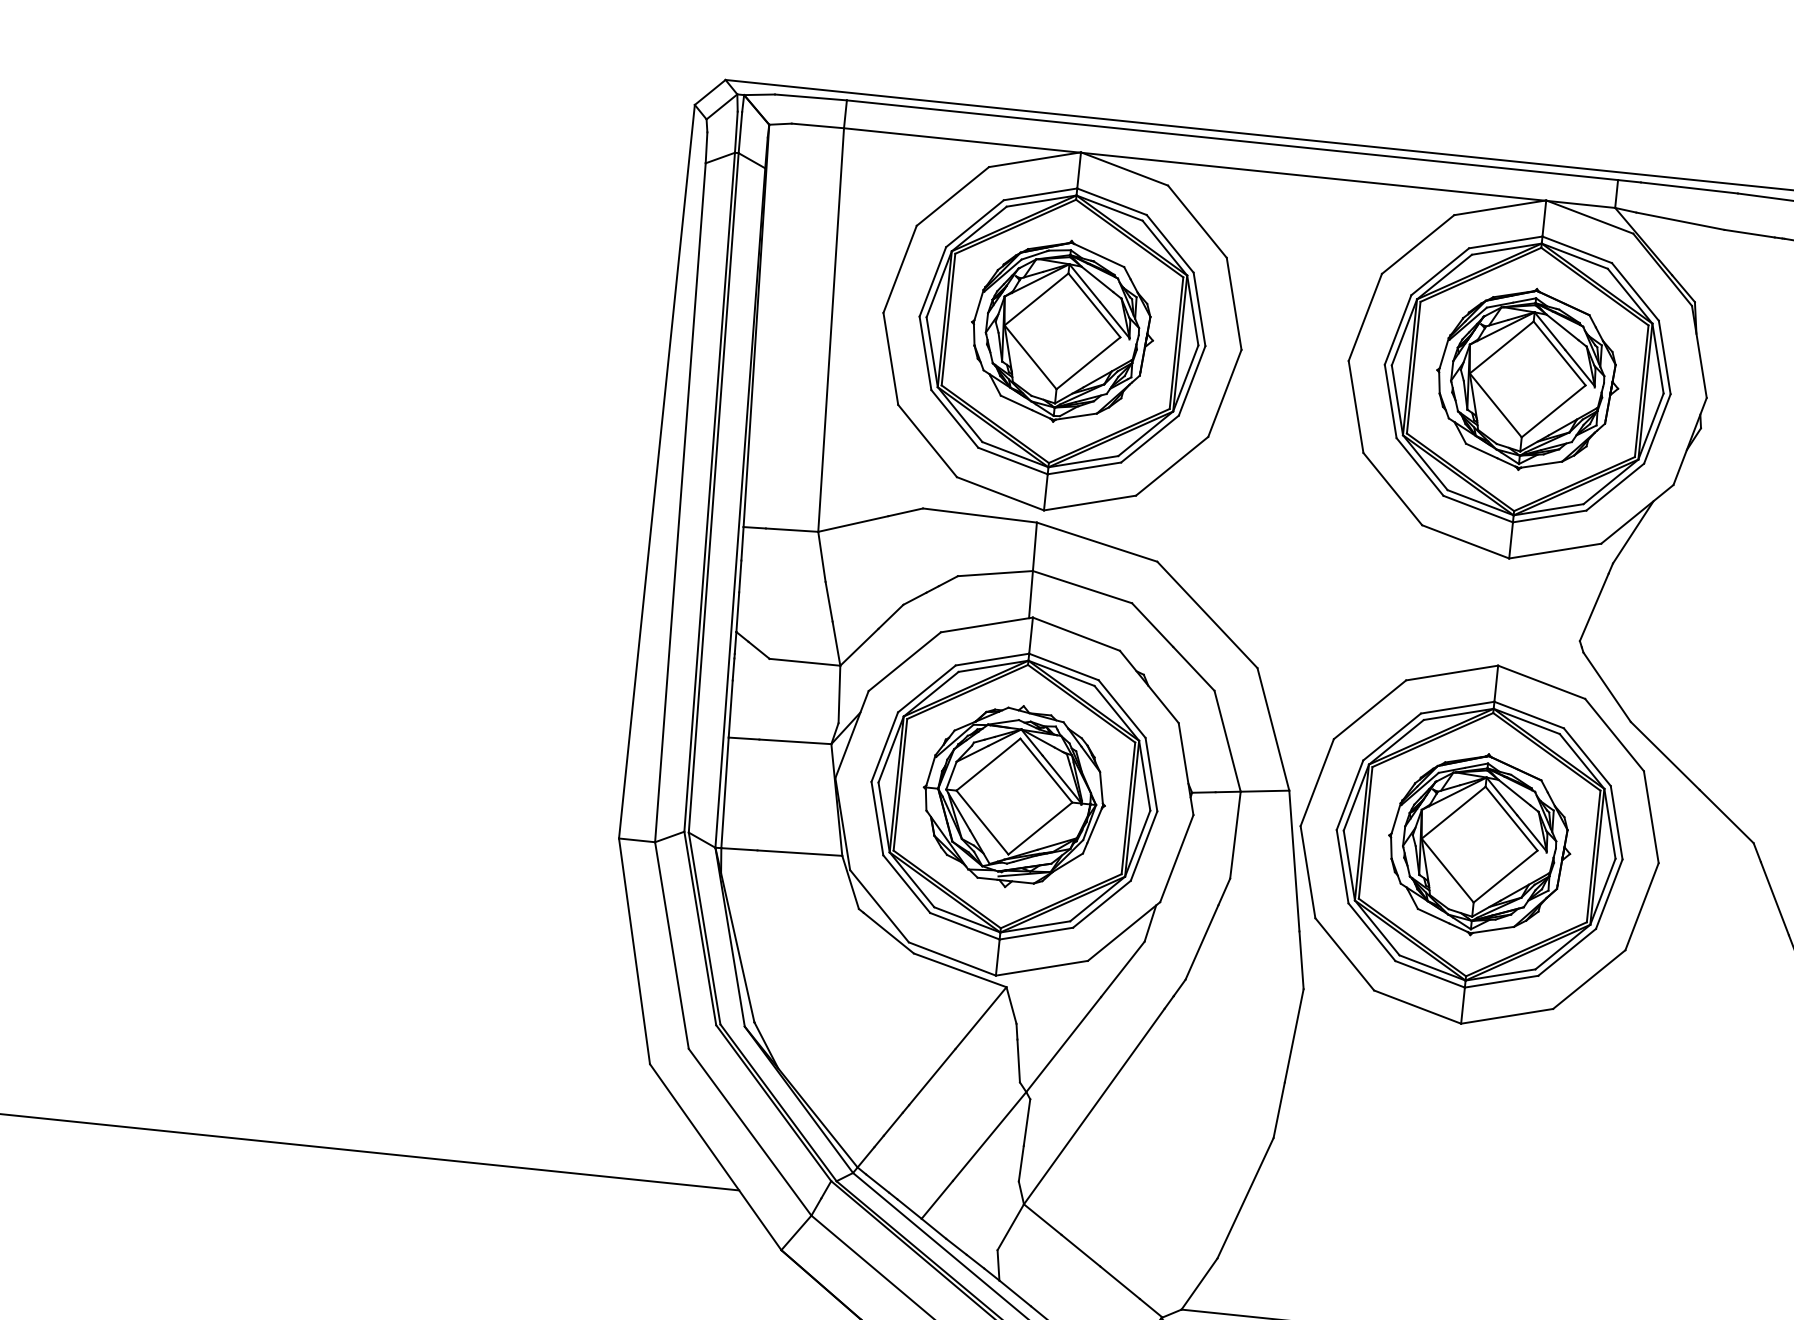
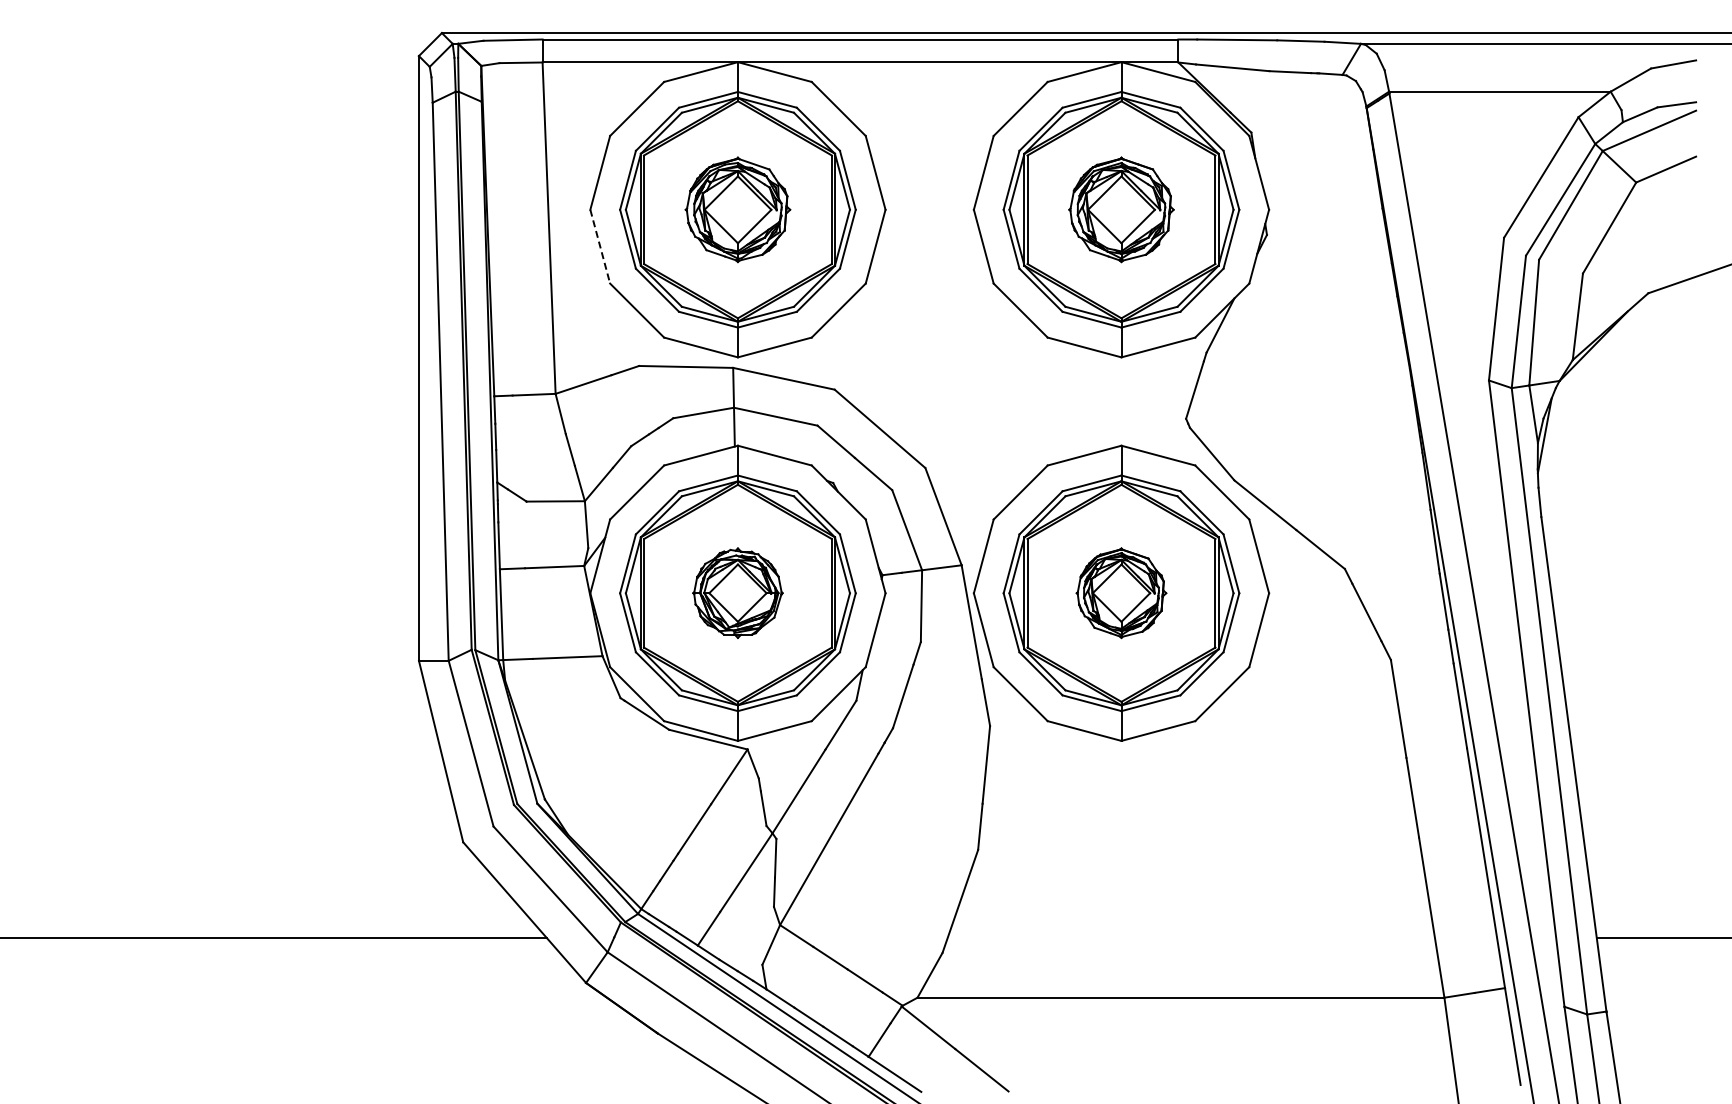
part: (1061, 330) -> (737, 209), size x0.7
line: (891, 359) -> (600, 247), solid -> dashed
part: (1527, 379) -> (1121, 209), size x0.7
part: (1013, 795) -> (737, 592), size x0.6
part: (1479, 843) -> (1121, 592), size x0.6

